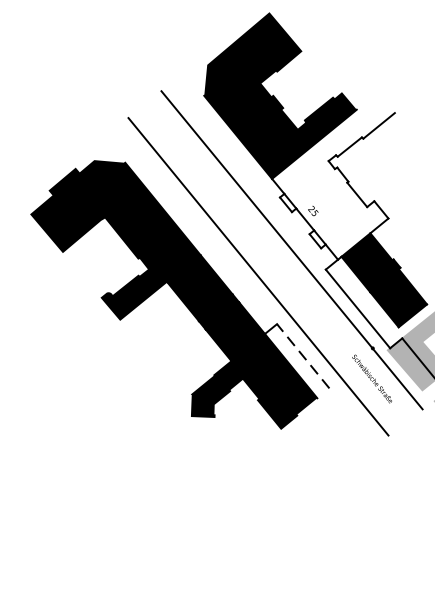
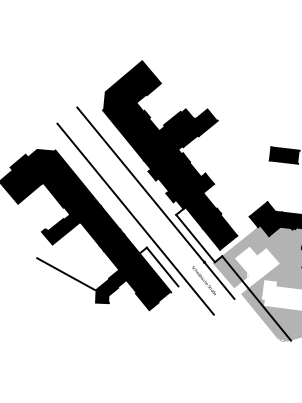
fill: (332, 175) -> (180, 158), added
line: (303, 357) -> (162, 267), dashed -> solid
line: (141, 368) -> (65, 274), added

